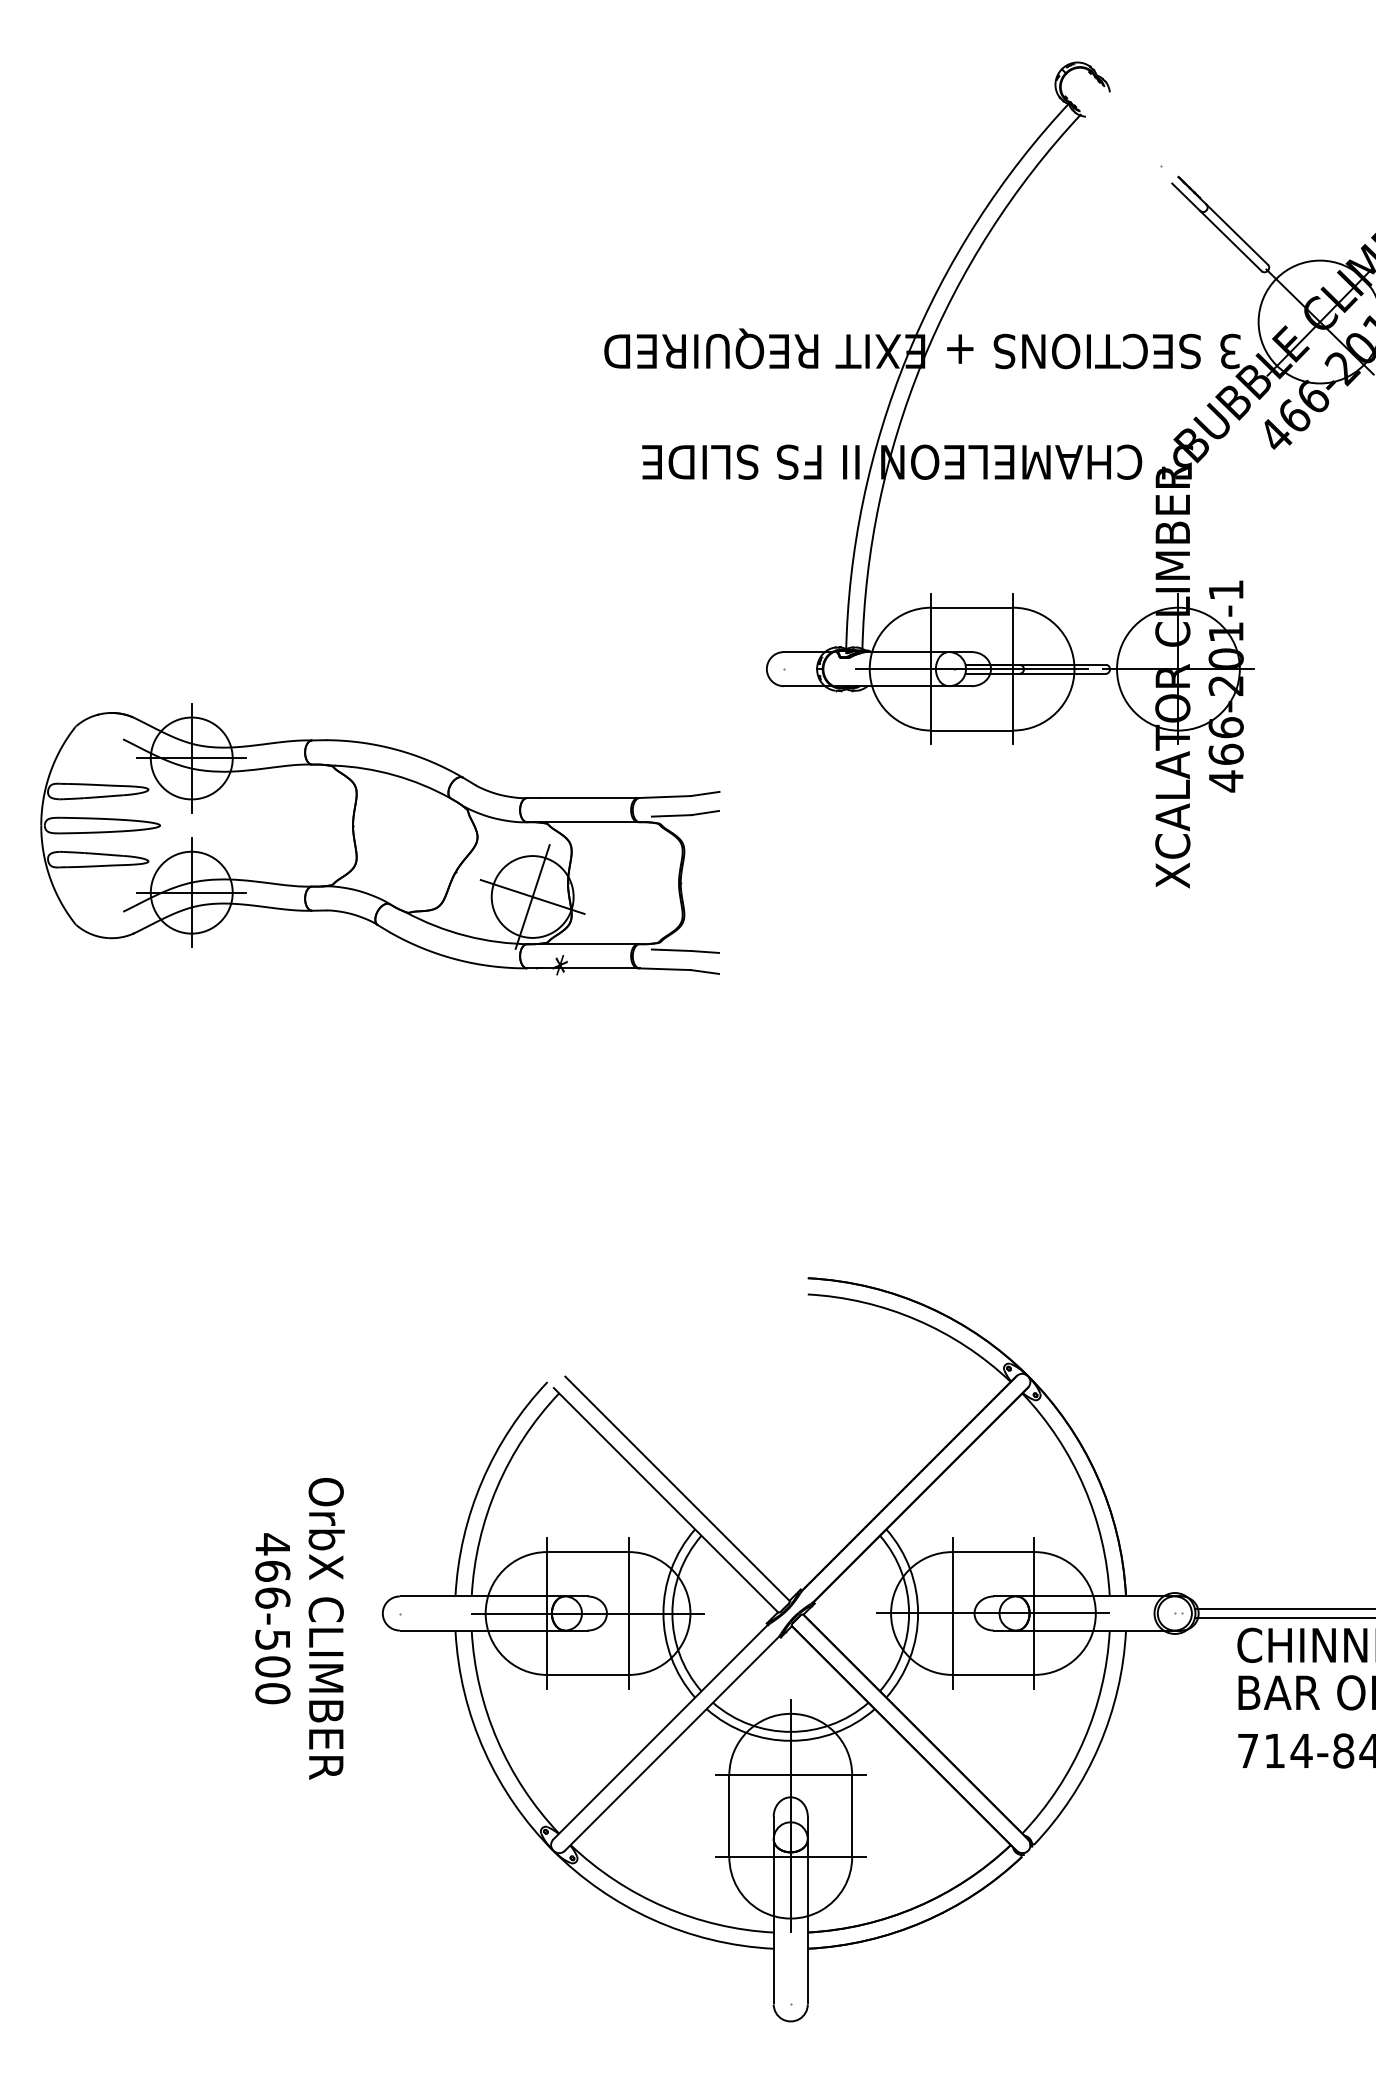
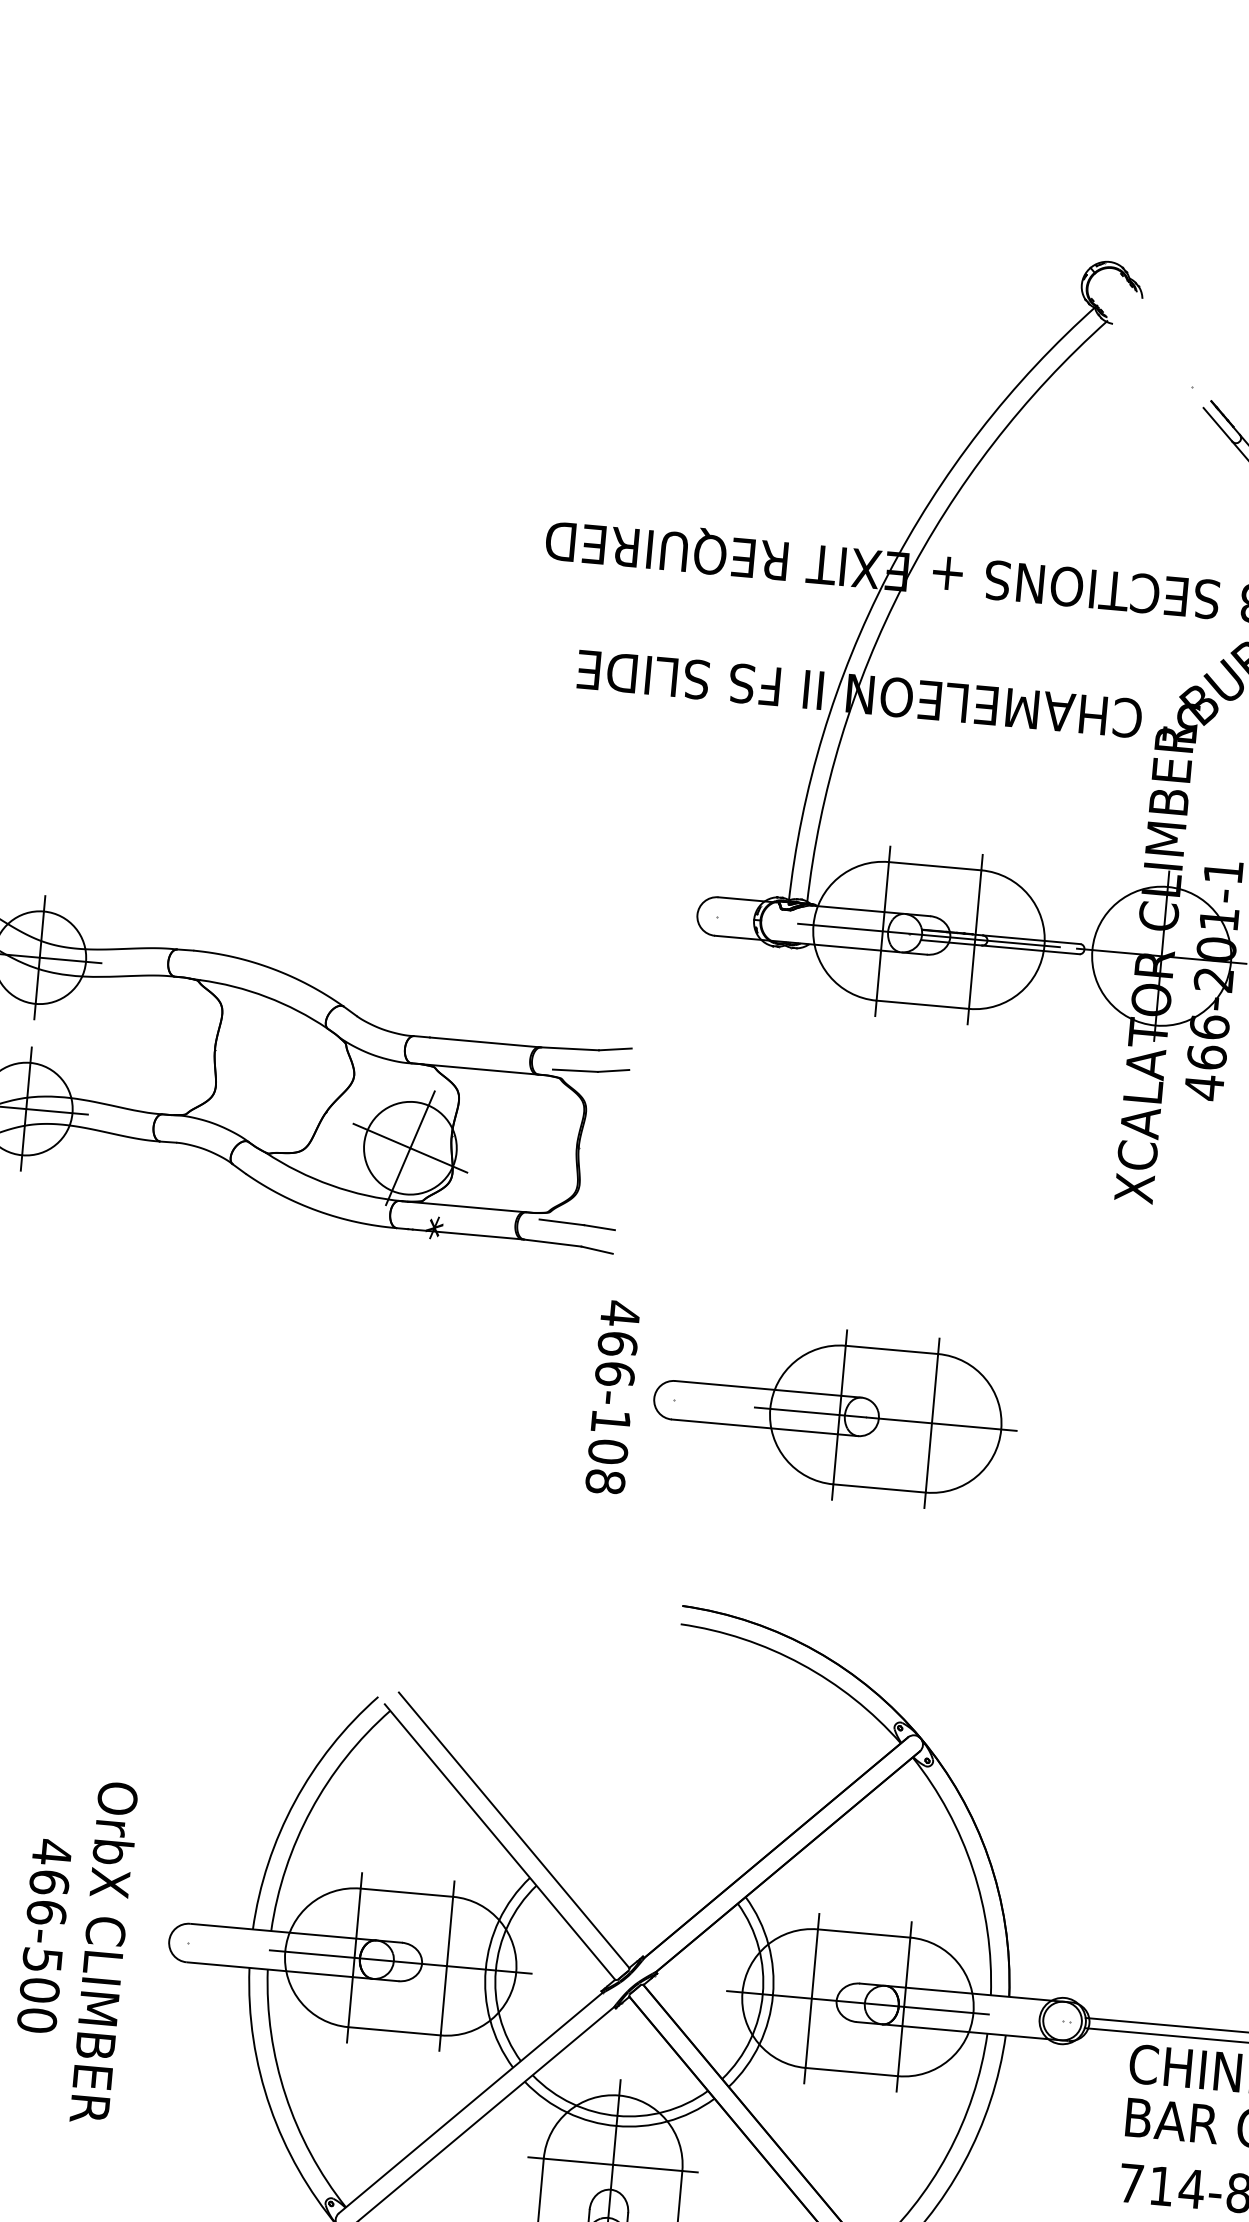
part: (900, 1100) -> (804, 1414), added

